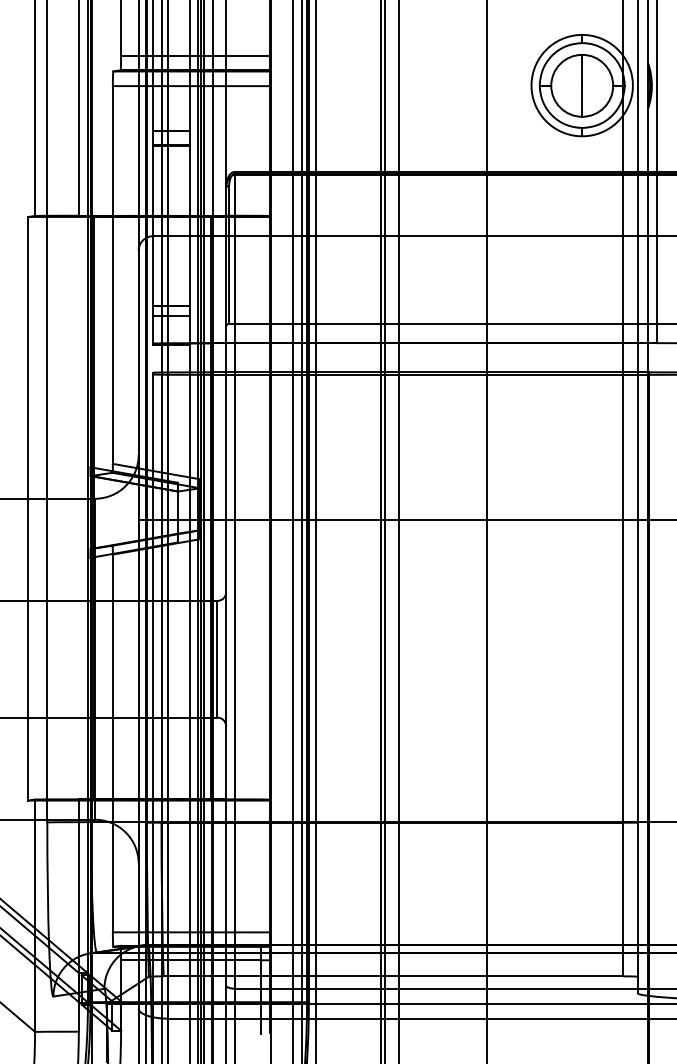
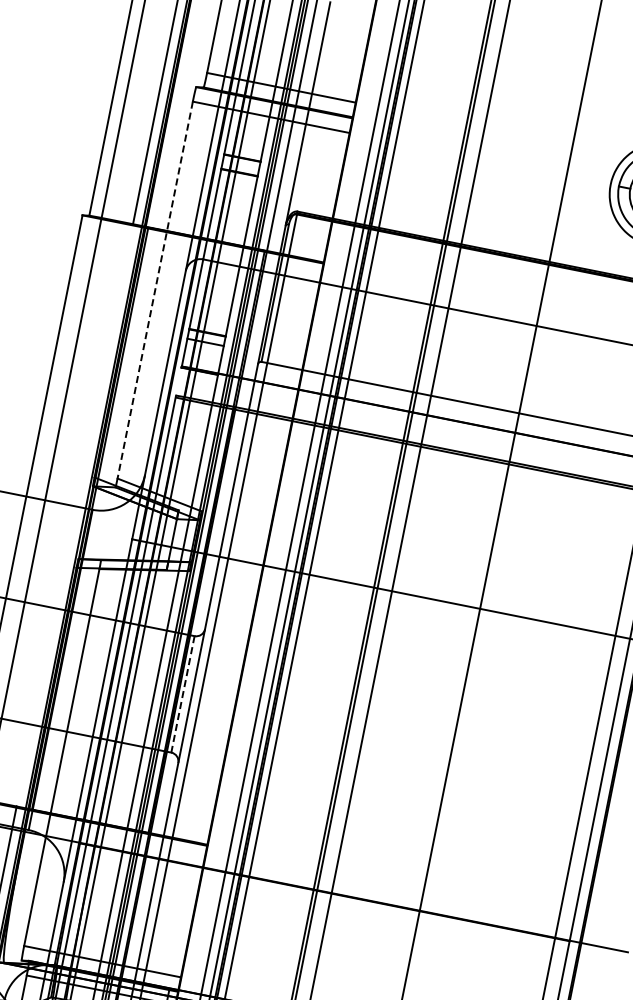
line: (112, 275) -> (154, 290), solid -> dashed
line: (217, 659) -> (182, 694), solid -> dashed

